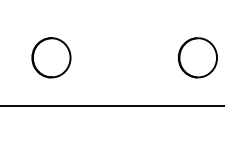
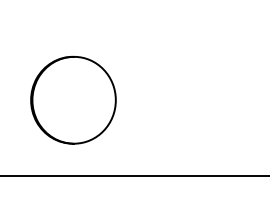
part: (51, 57) -> (73, 99), size x1.4

